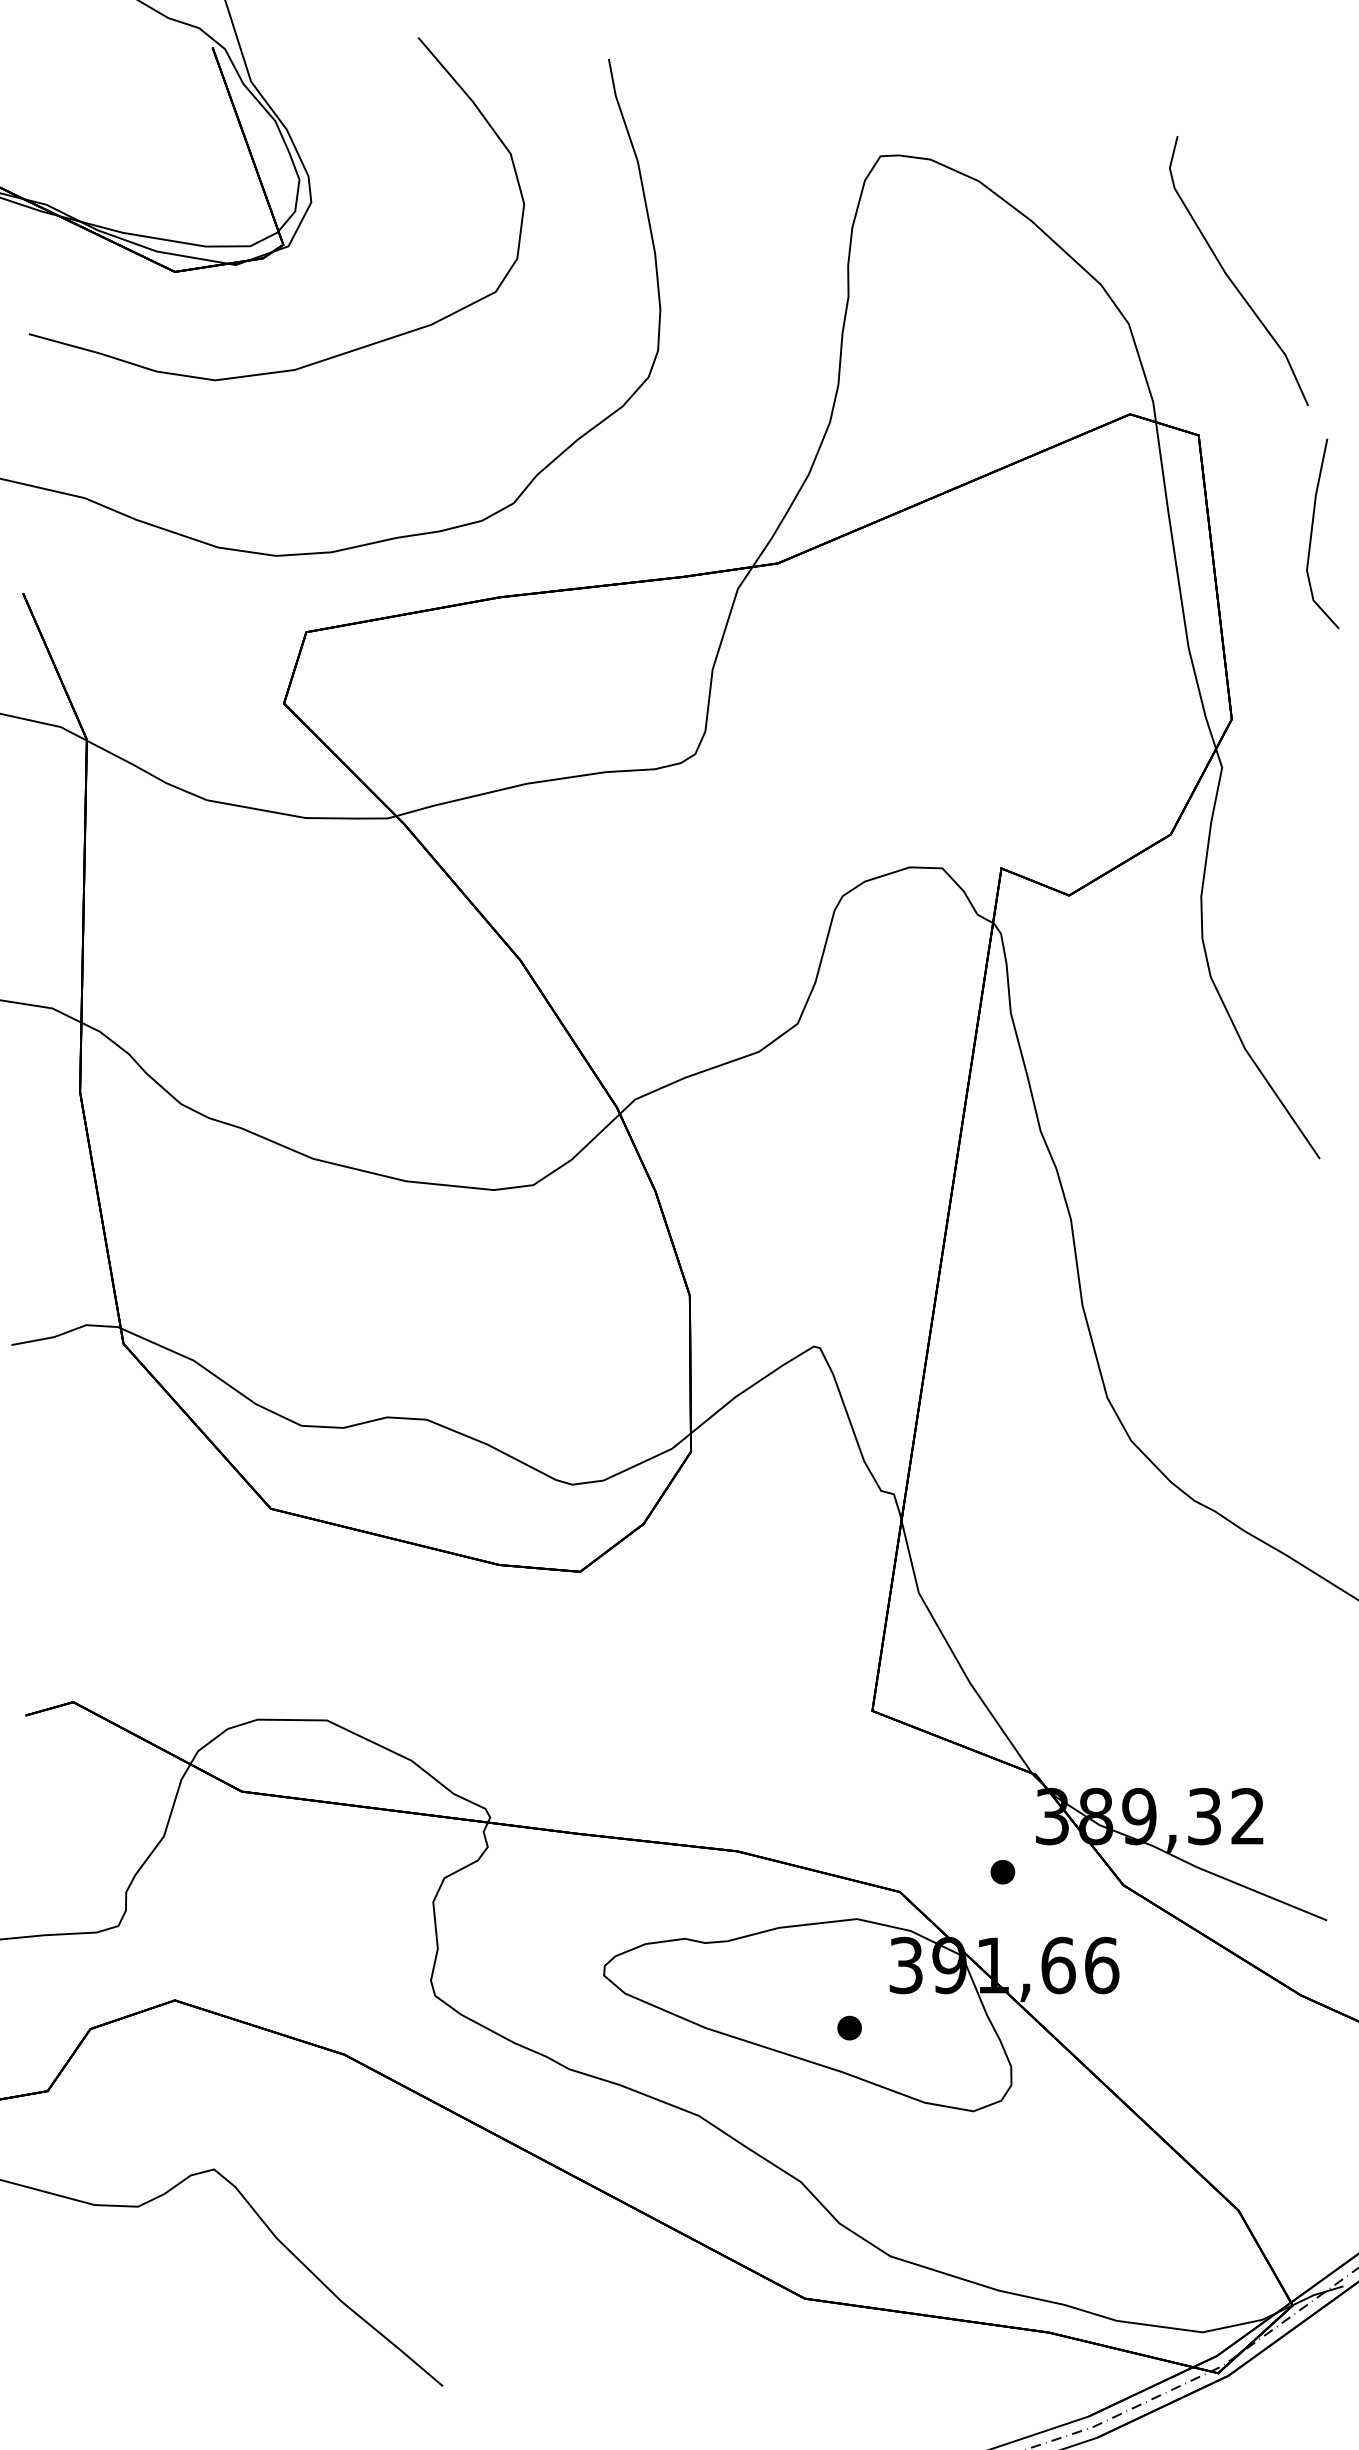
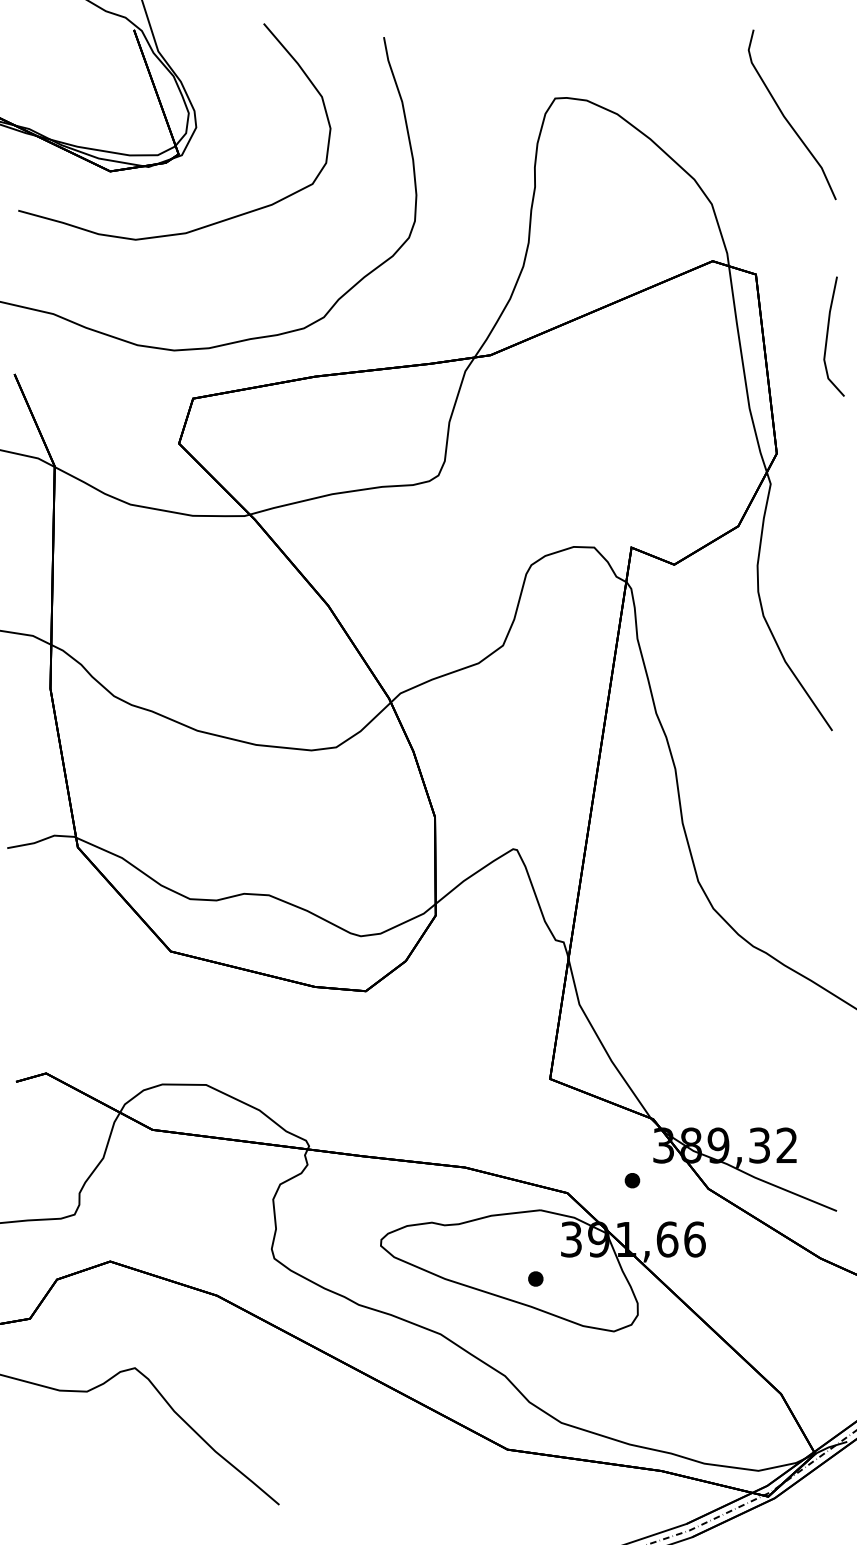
curve: (1228, 273) -> (785, 116), moved

